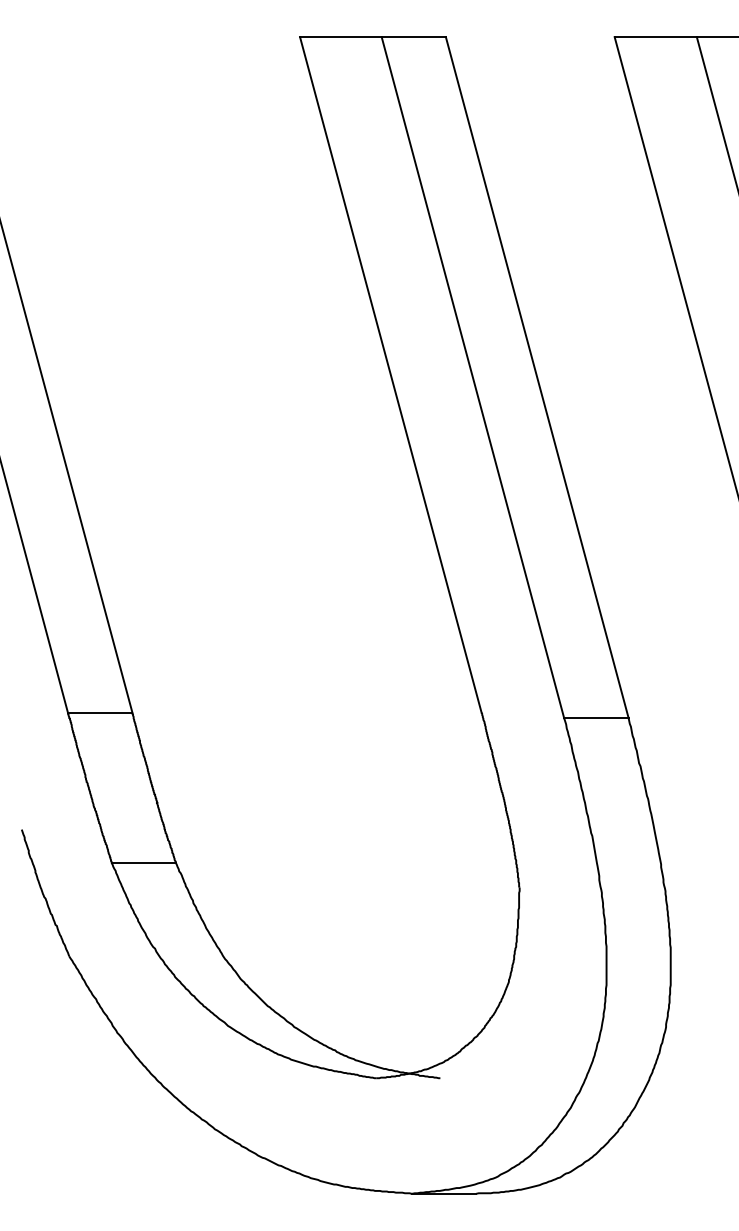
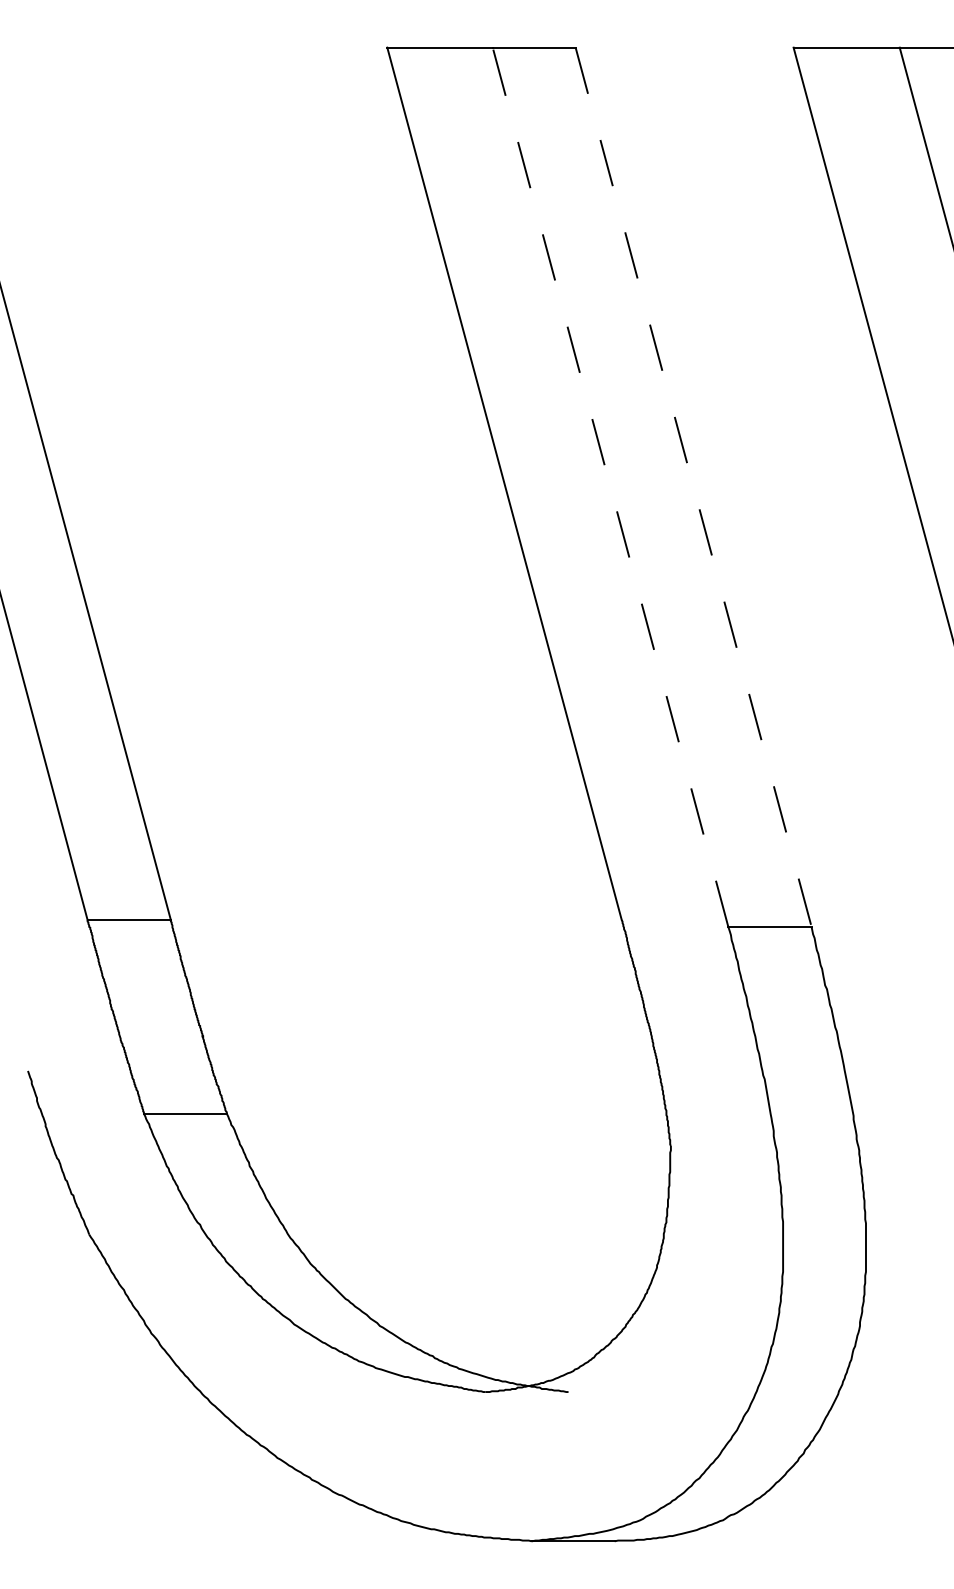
line: (472, 376) -> (610, 486), solid -> dashed
line: (537, 377) -> (693, 487), solid -> dashed

